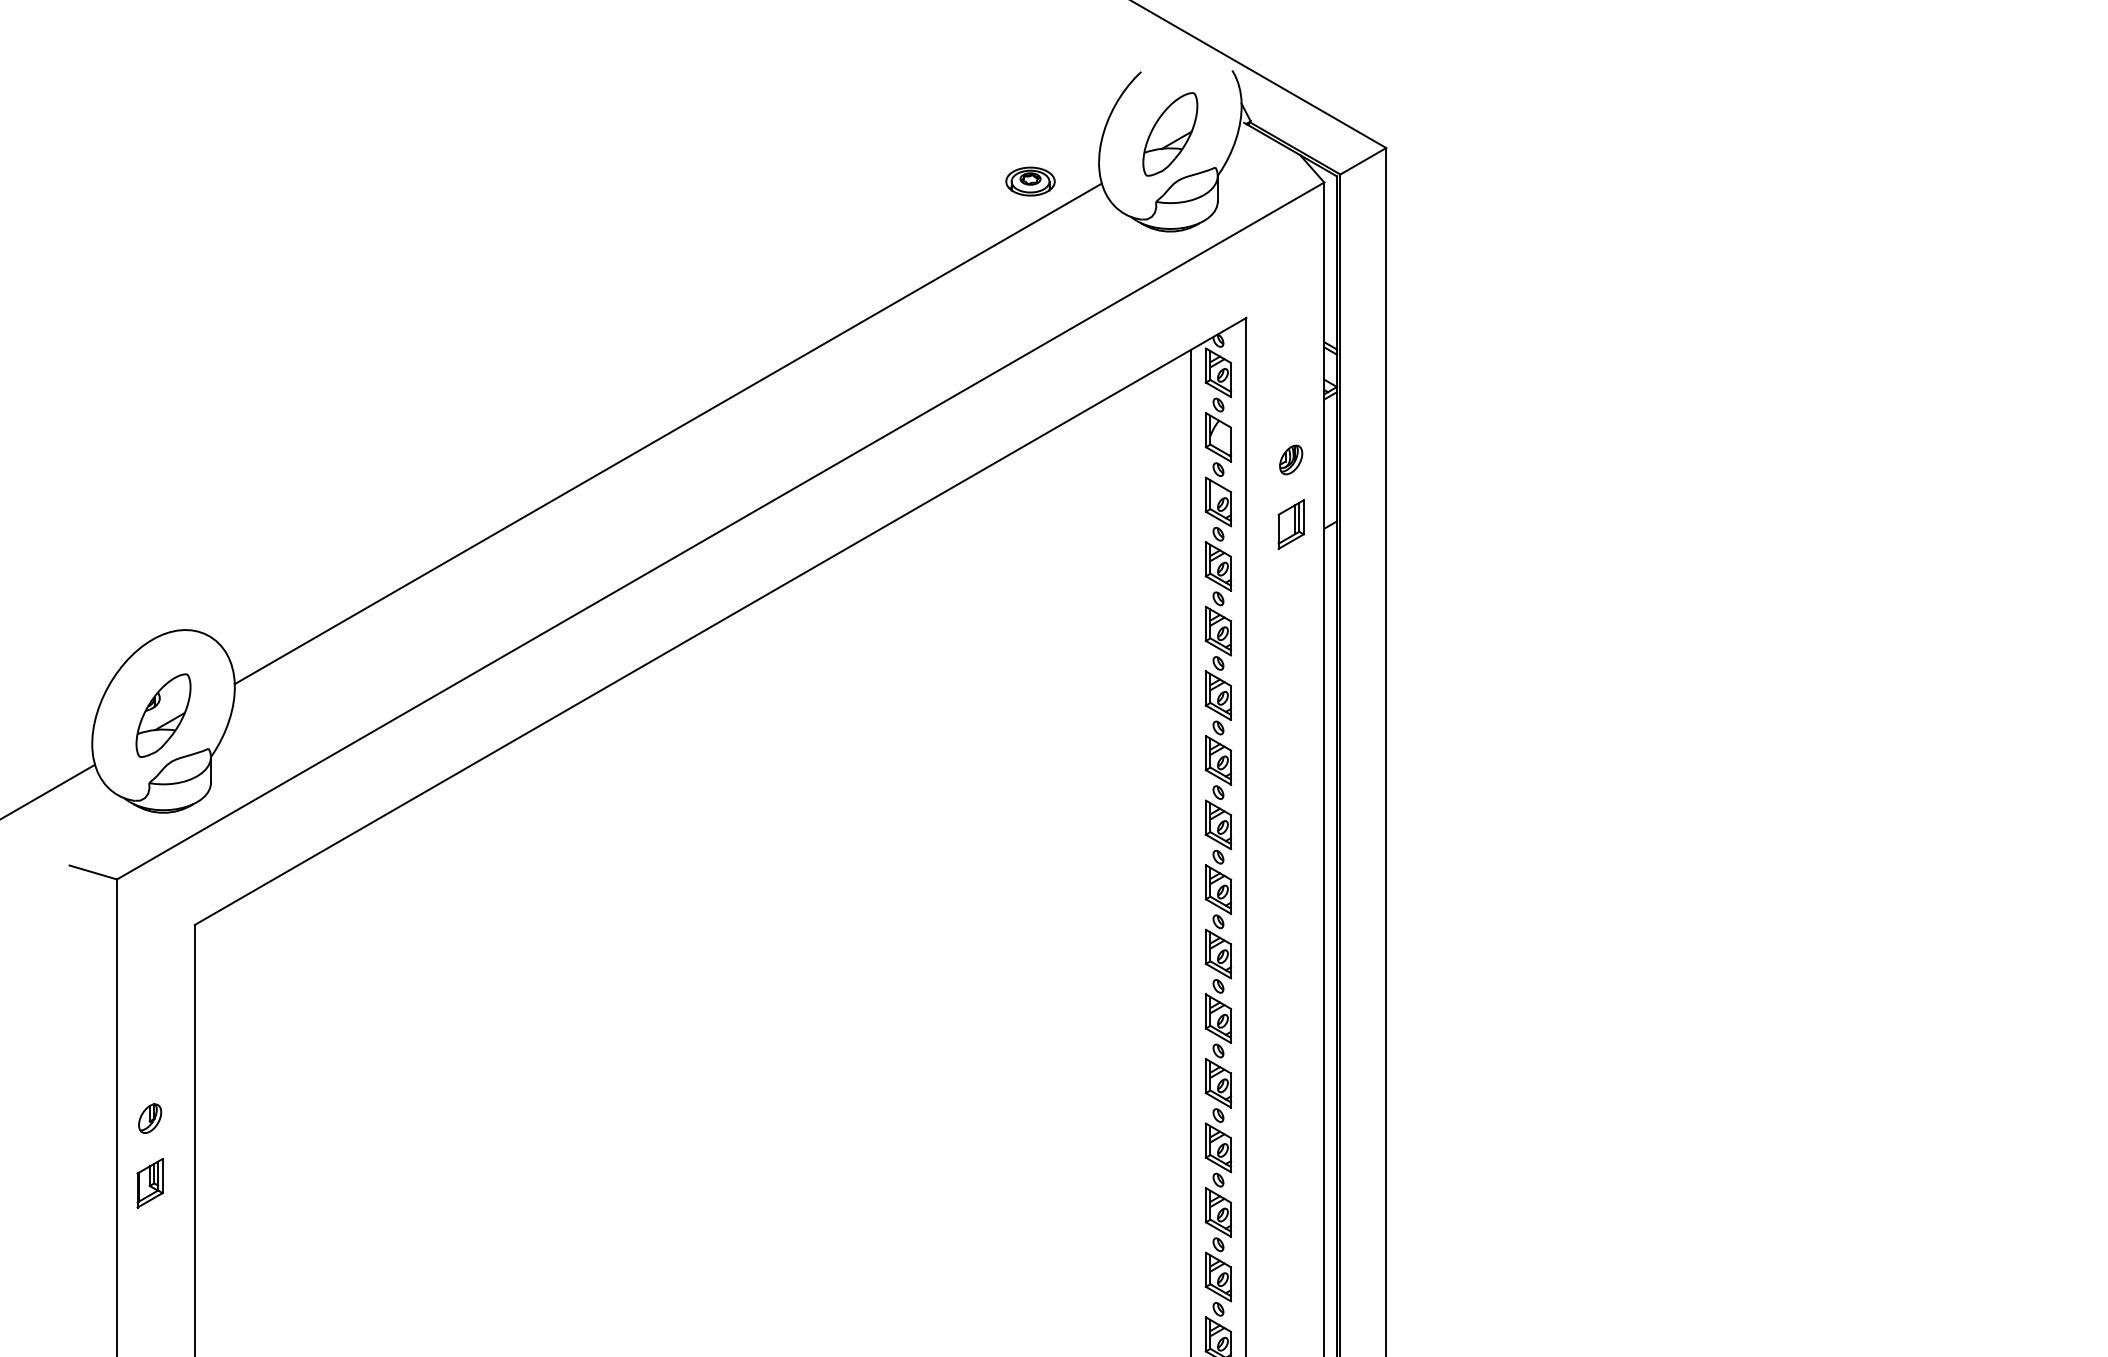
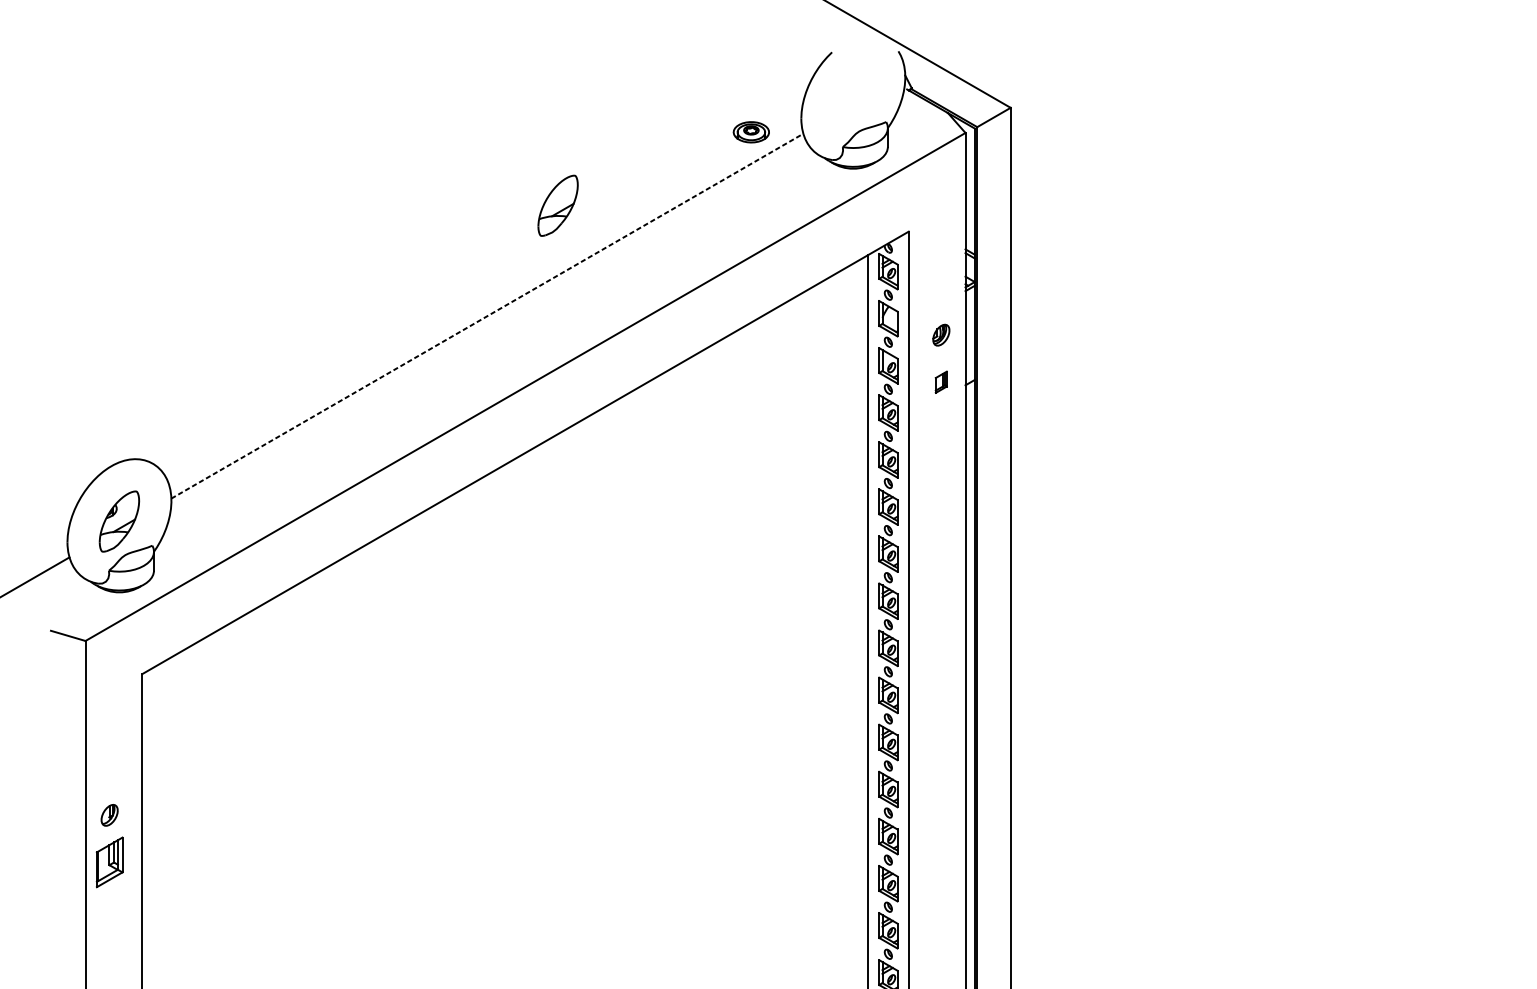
part: (1170, 134) -> (558, 205), moved
line: (668, 433) -> (487, 315), solid -> dashed
part: (1290, 524) -> (940, 382), size x0.6
part: (149, 1183) -> (109, 862), size x1.4

